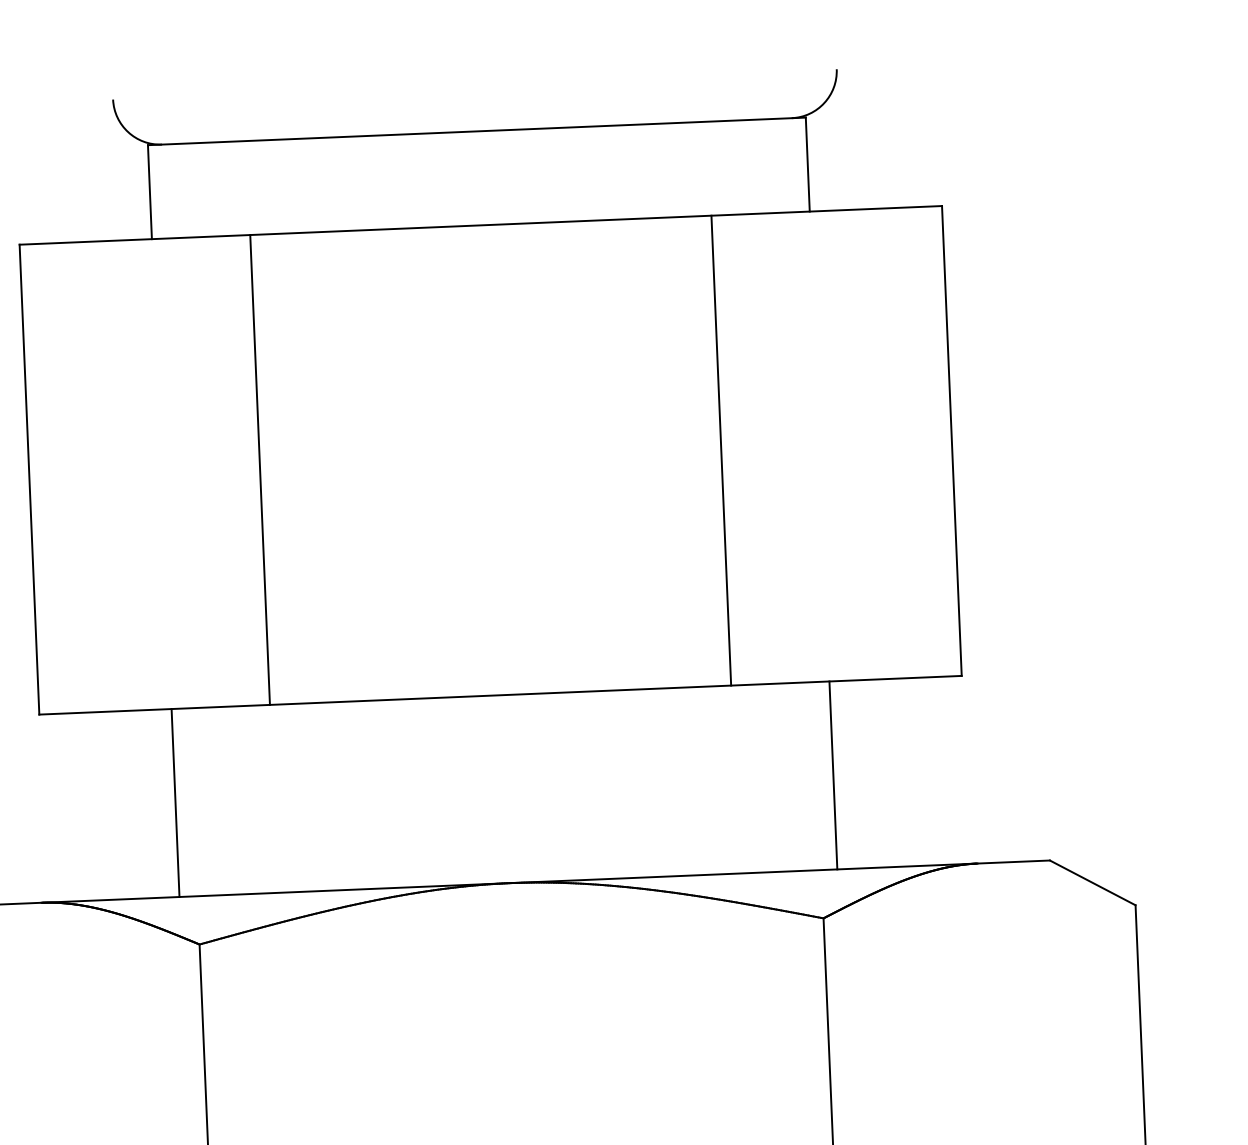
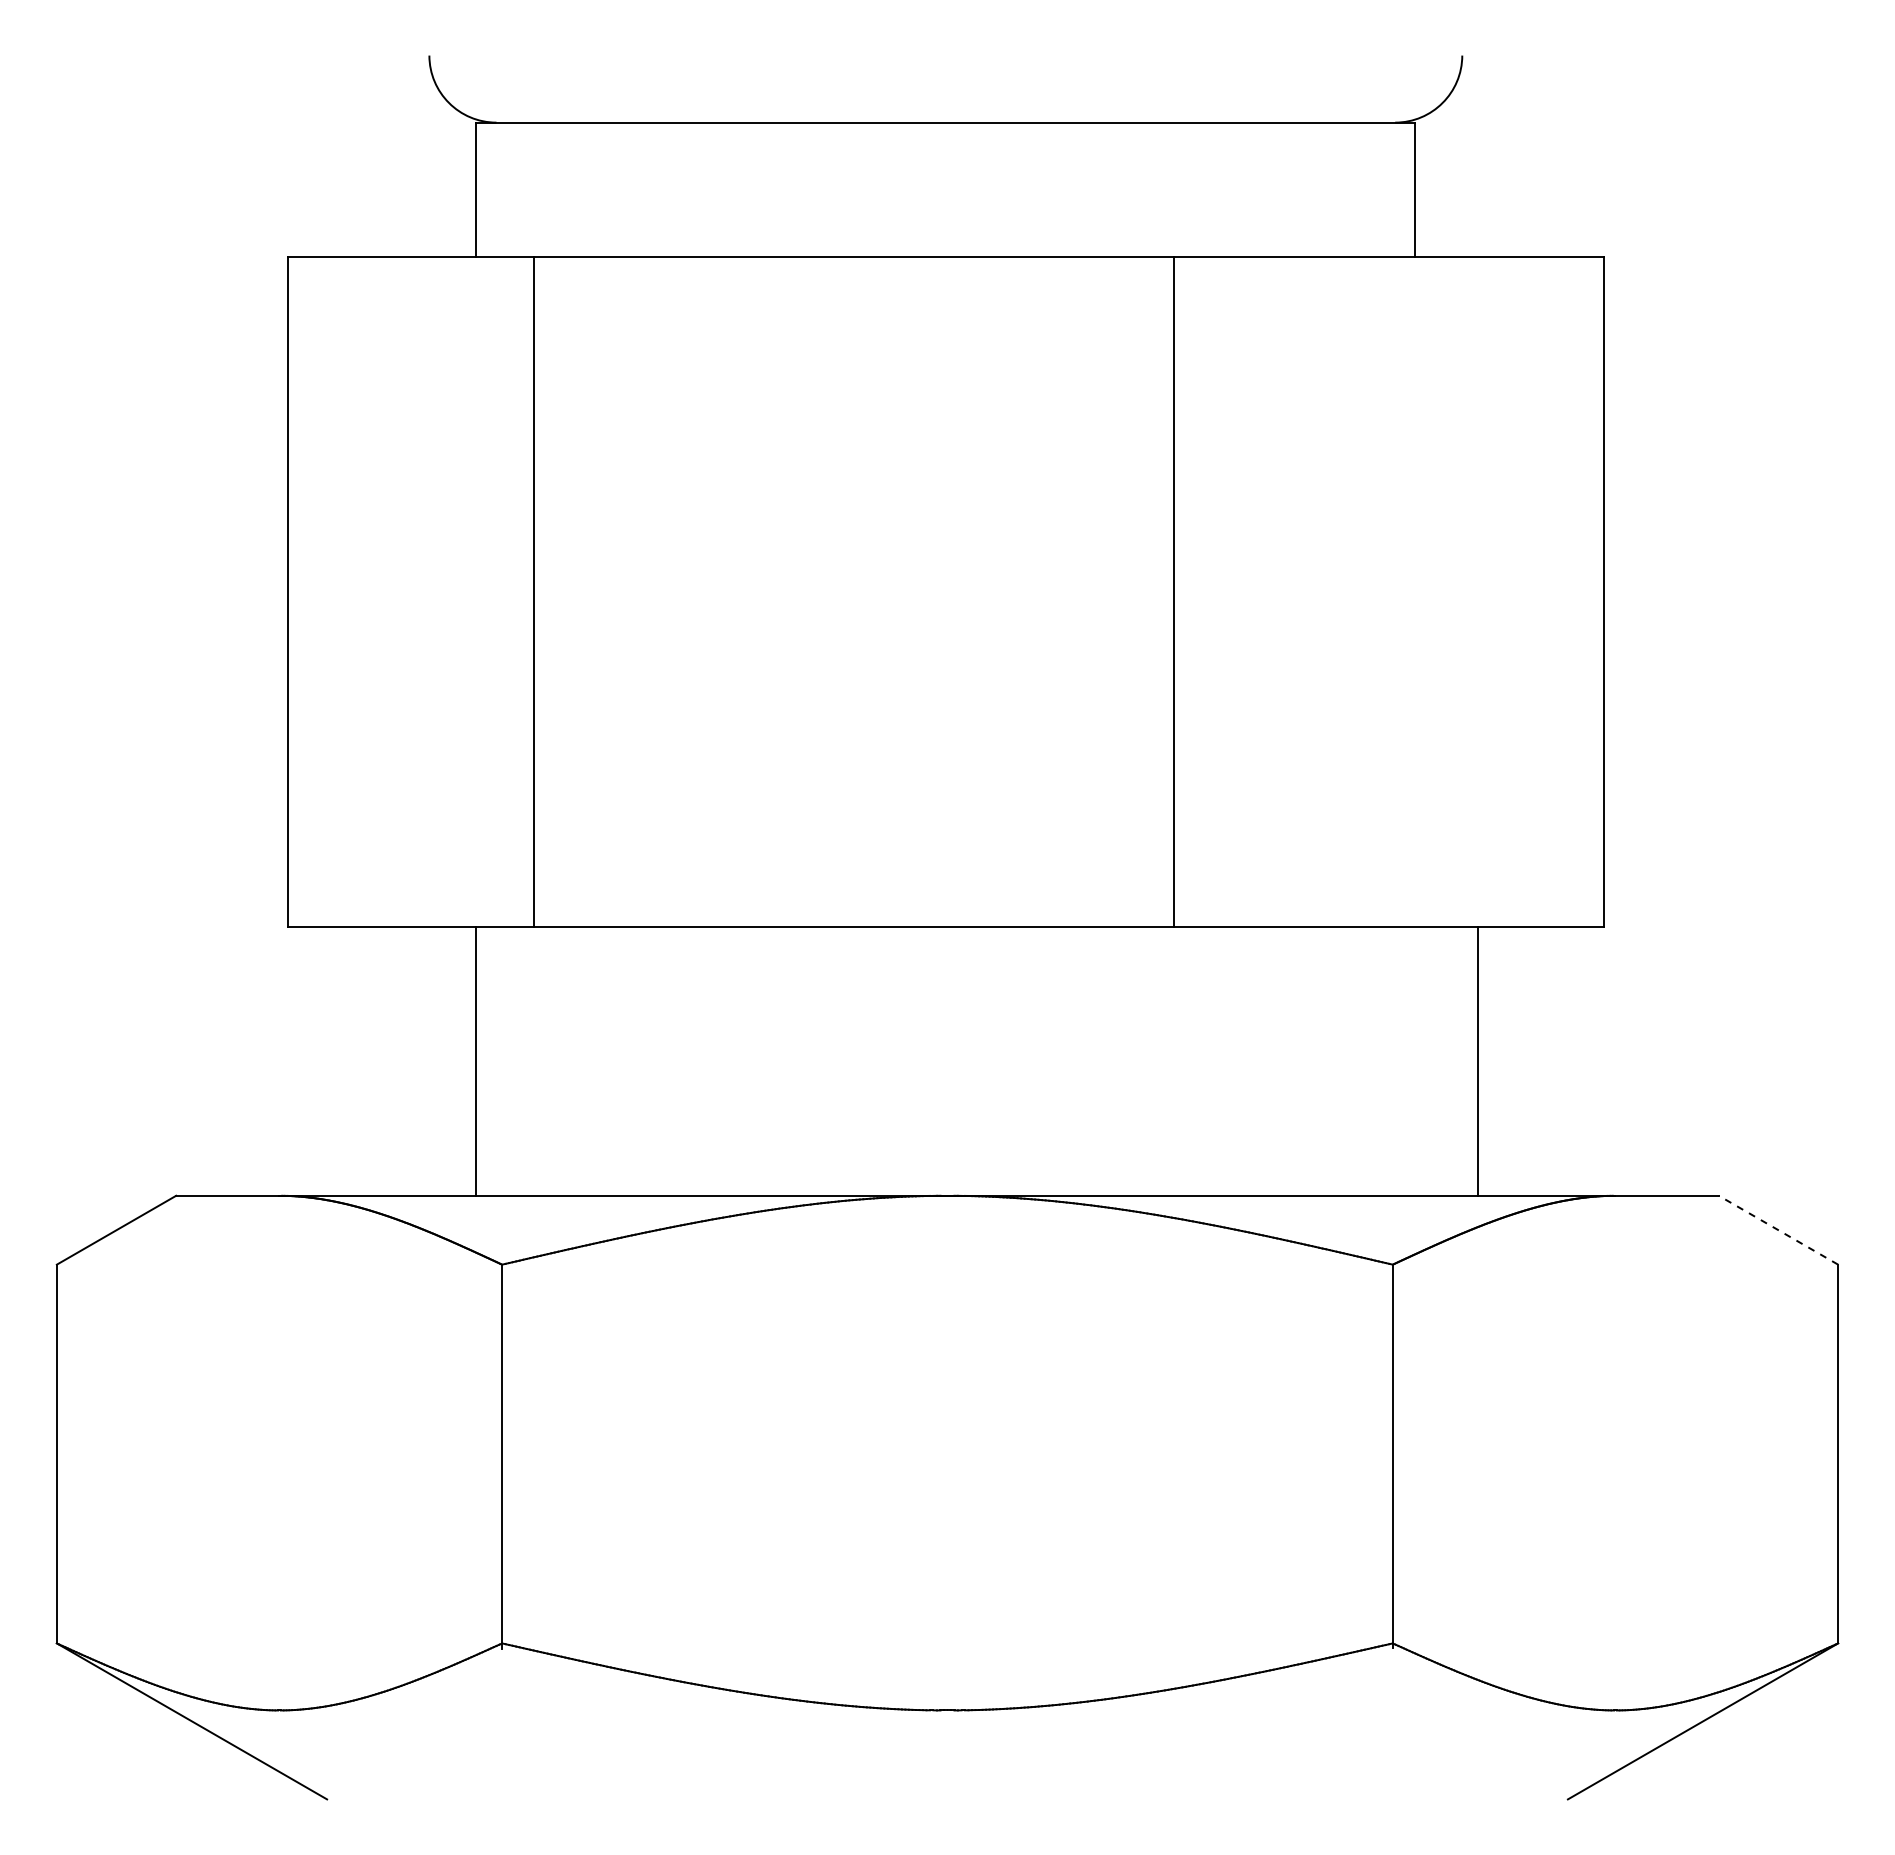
line: (721, 450) -> (1174, 591), moved
line: (259, 469) -> (533, 591), moved
line: (833, 775) -> (1478, 1061), moved
line: (1092, 883) -> (1778, 1230), solid -> dashed

